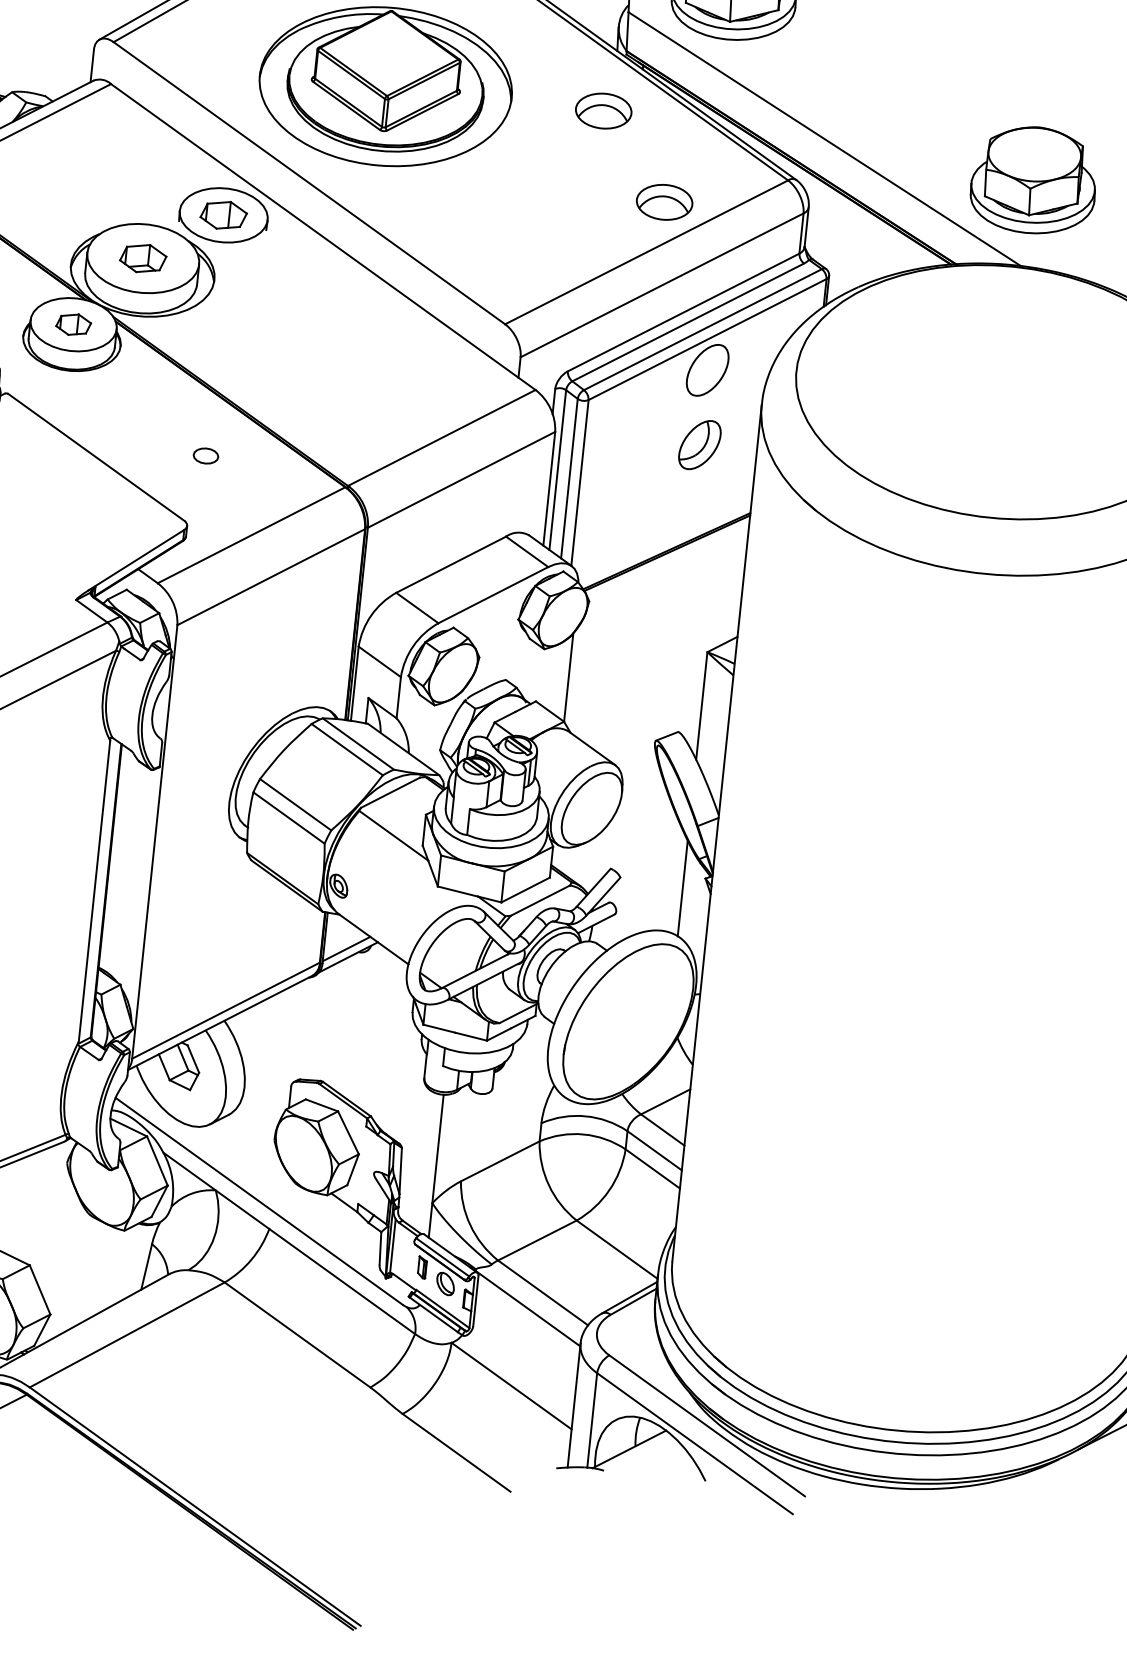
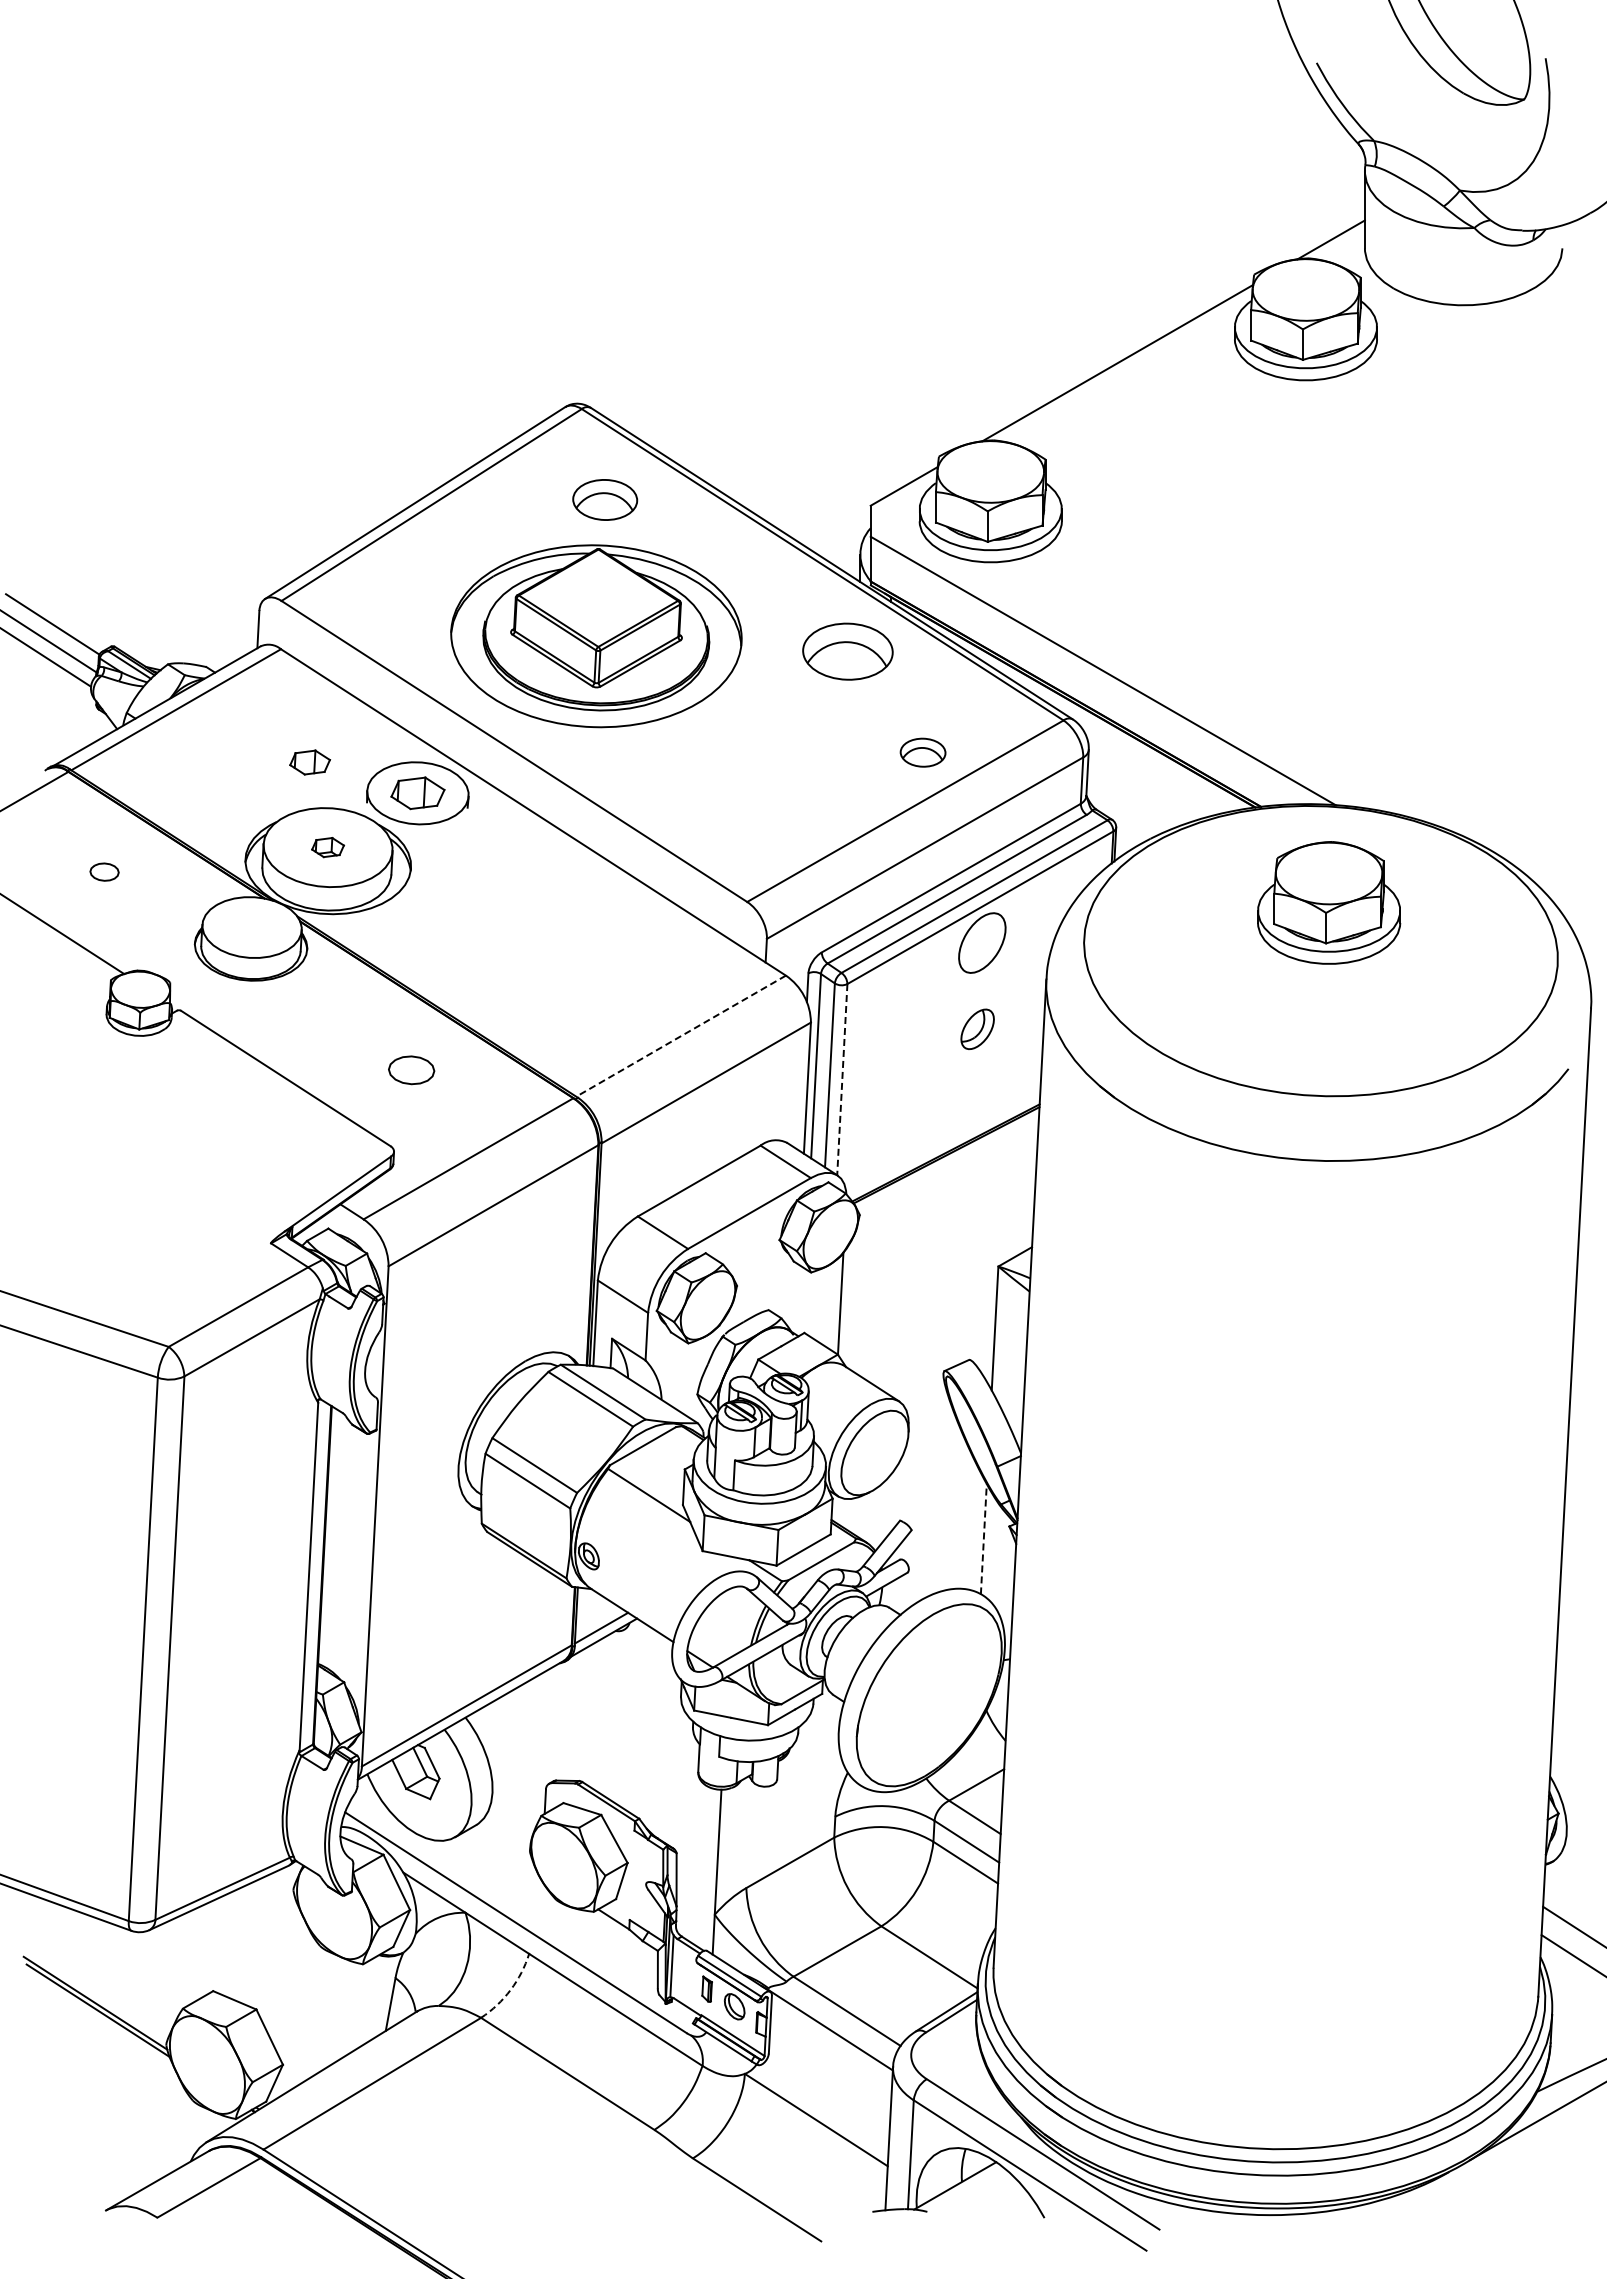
part: (603, 110) -> (847, 651), size x1.4
part: (1033, 179) -> (1329, 902), moved
part: (664, 202) -> (922, 752), size x0.7
part: (142, 258) -> (327, 847), size x0.6
part: (74, 324) -> (310, 762), moved
line: (441, 438) -> (680, 1036), solid -> dashed
part: (699, 445) -> (977, 1029), size x0.7
part: (205, 455) -> (411, 1070), size x1.6
line: (580, 482) -> (842, 1079), solid -> dashed
line: (682, 887) -> (983, 1538), solid -> dashed
arc: (251, 1259) -> (510, 1990), solid -> dashed

